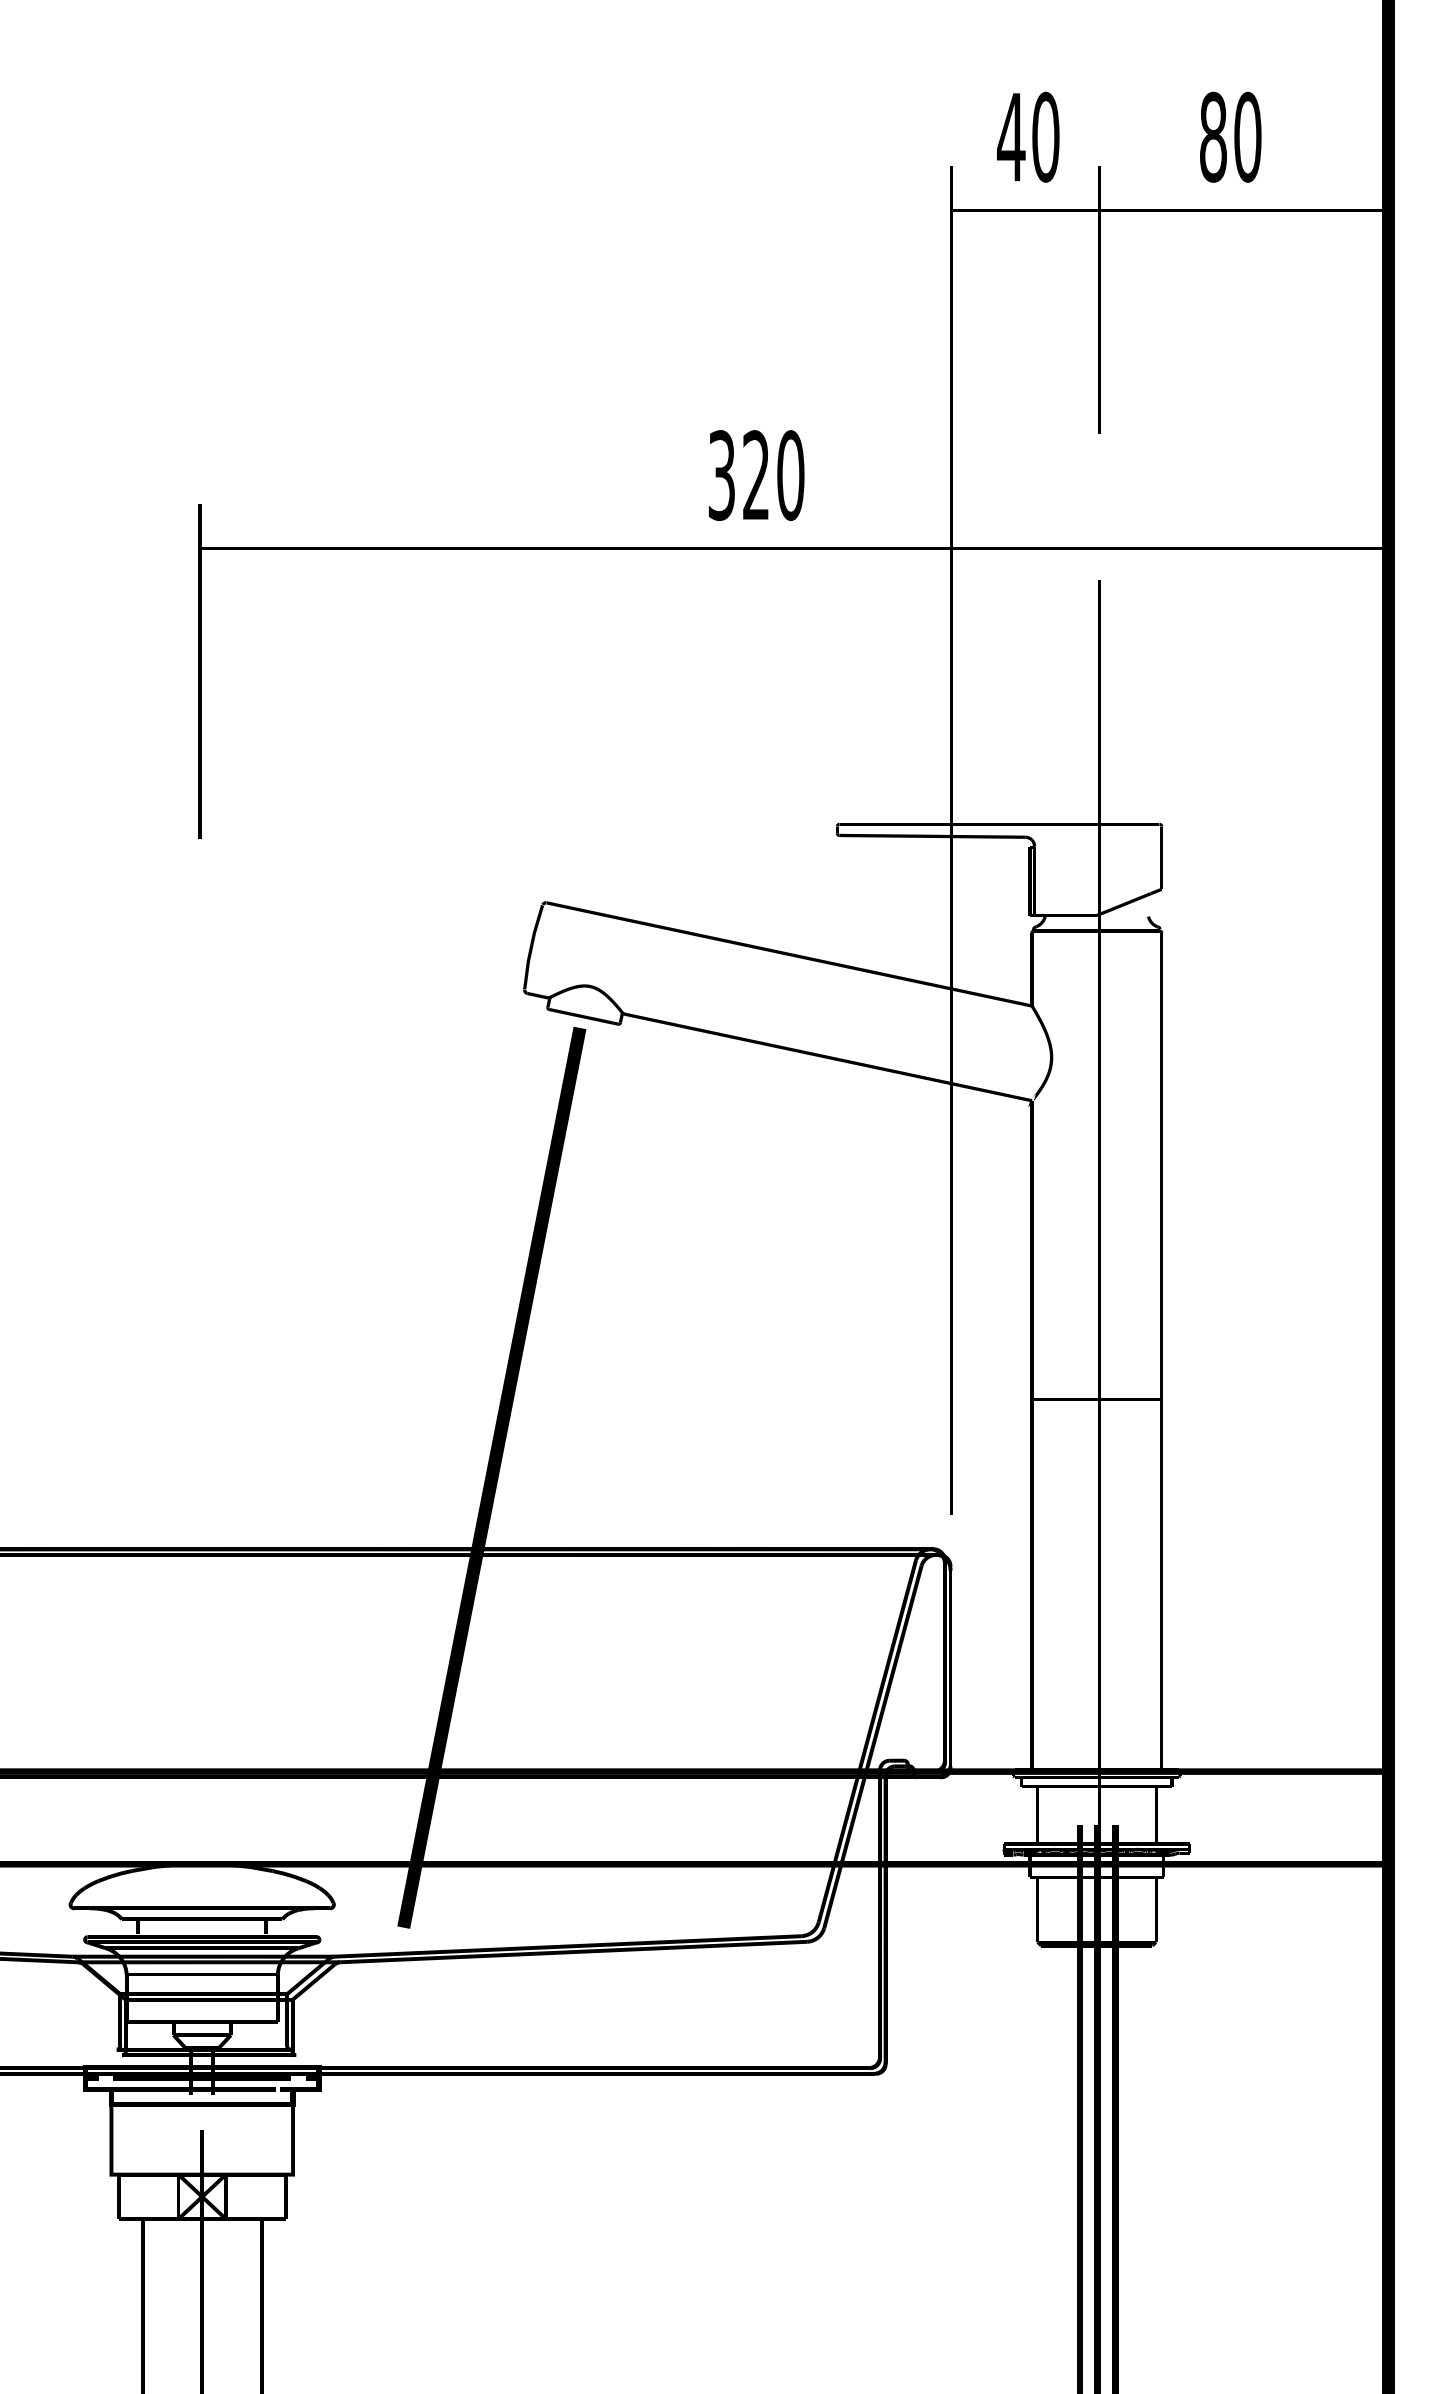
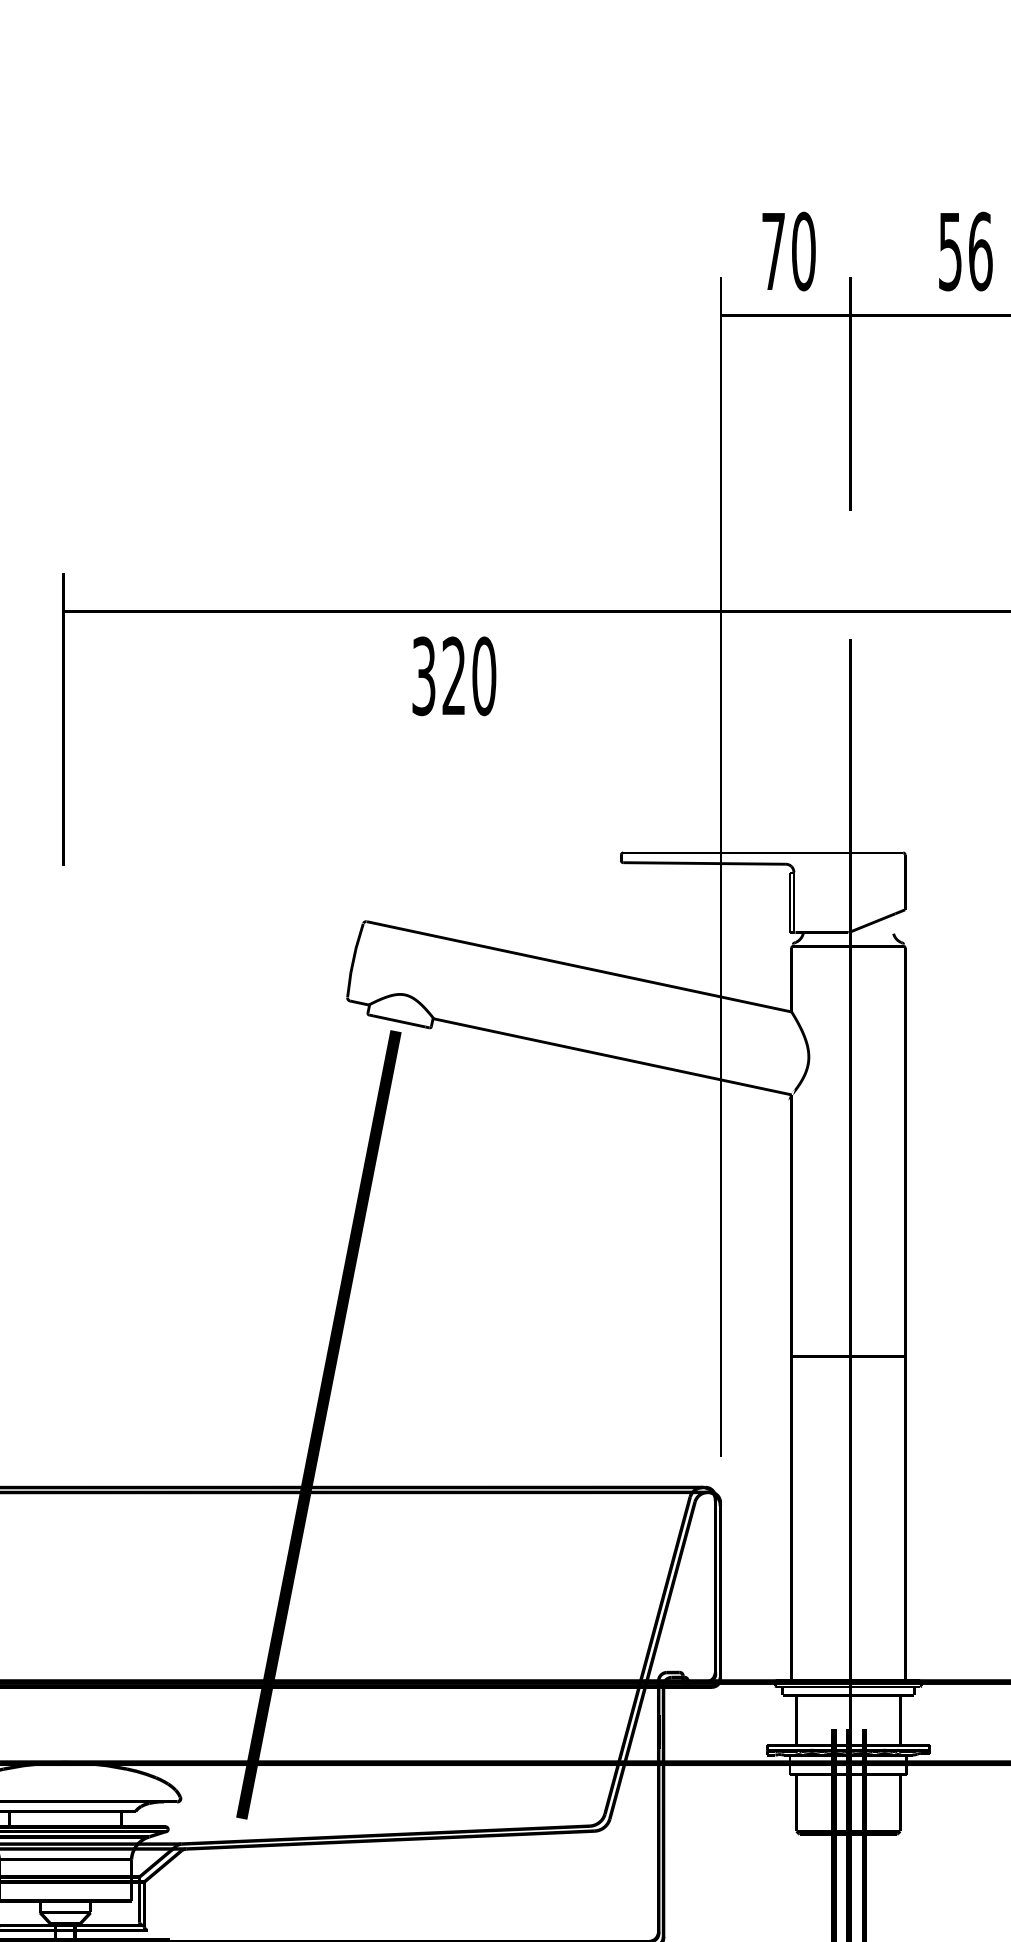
text: (1230, 136) -> (965, 250), 80 -> 56
text: (1011, 137) -> (773, 251), 40 -> 70
text: (756, 475) -> (454, 676), moved

